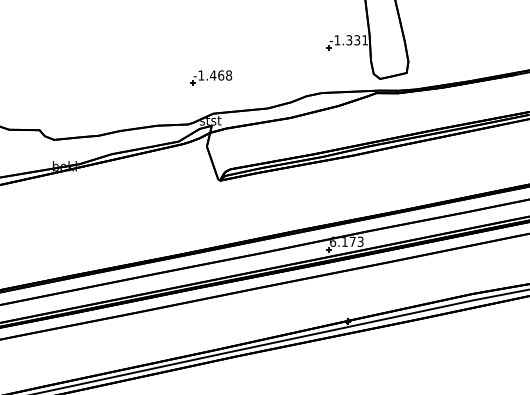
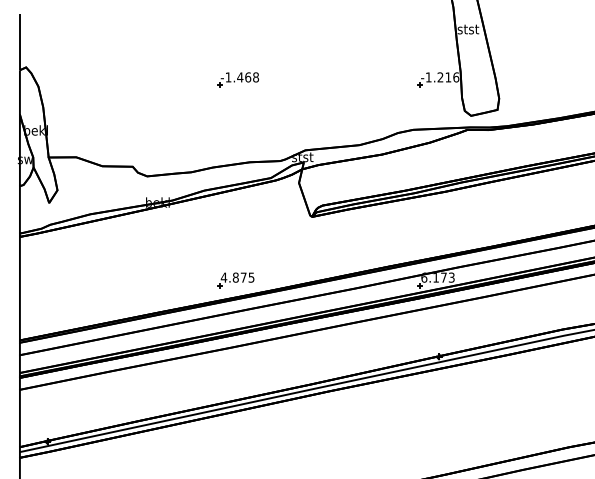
text: (357, 40) -> (448, 77), -1.331 -> -1.216
part: (210, 77) -> (237, 79), moved
part: (142, 244) -> (235, 280), added

